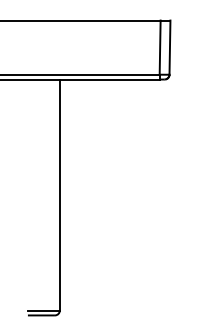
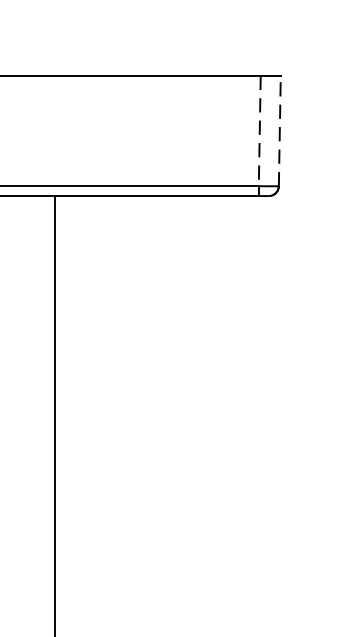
line: (169, 47) -> (278, 130), solid -> dashed
line: (160, 48) -> (260, 132), solid -> dashed

